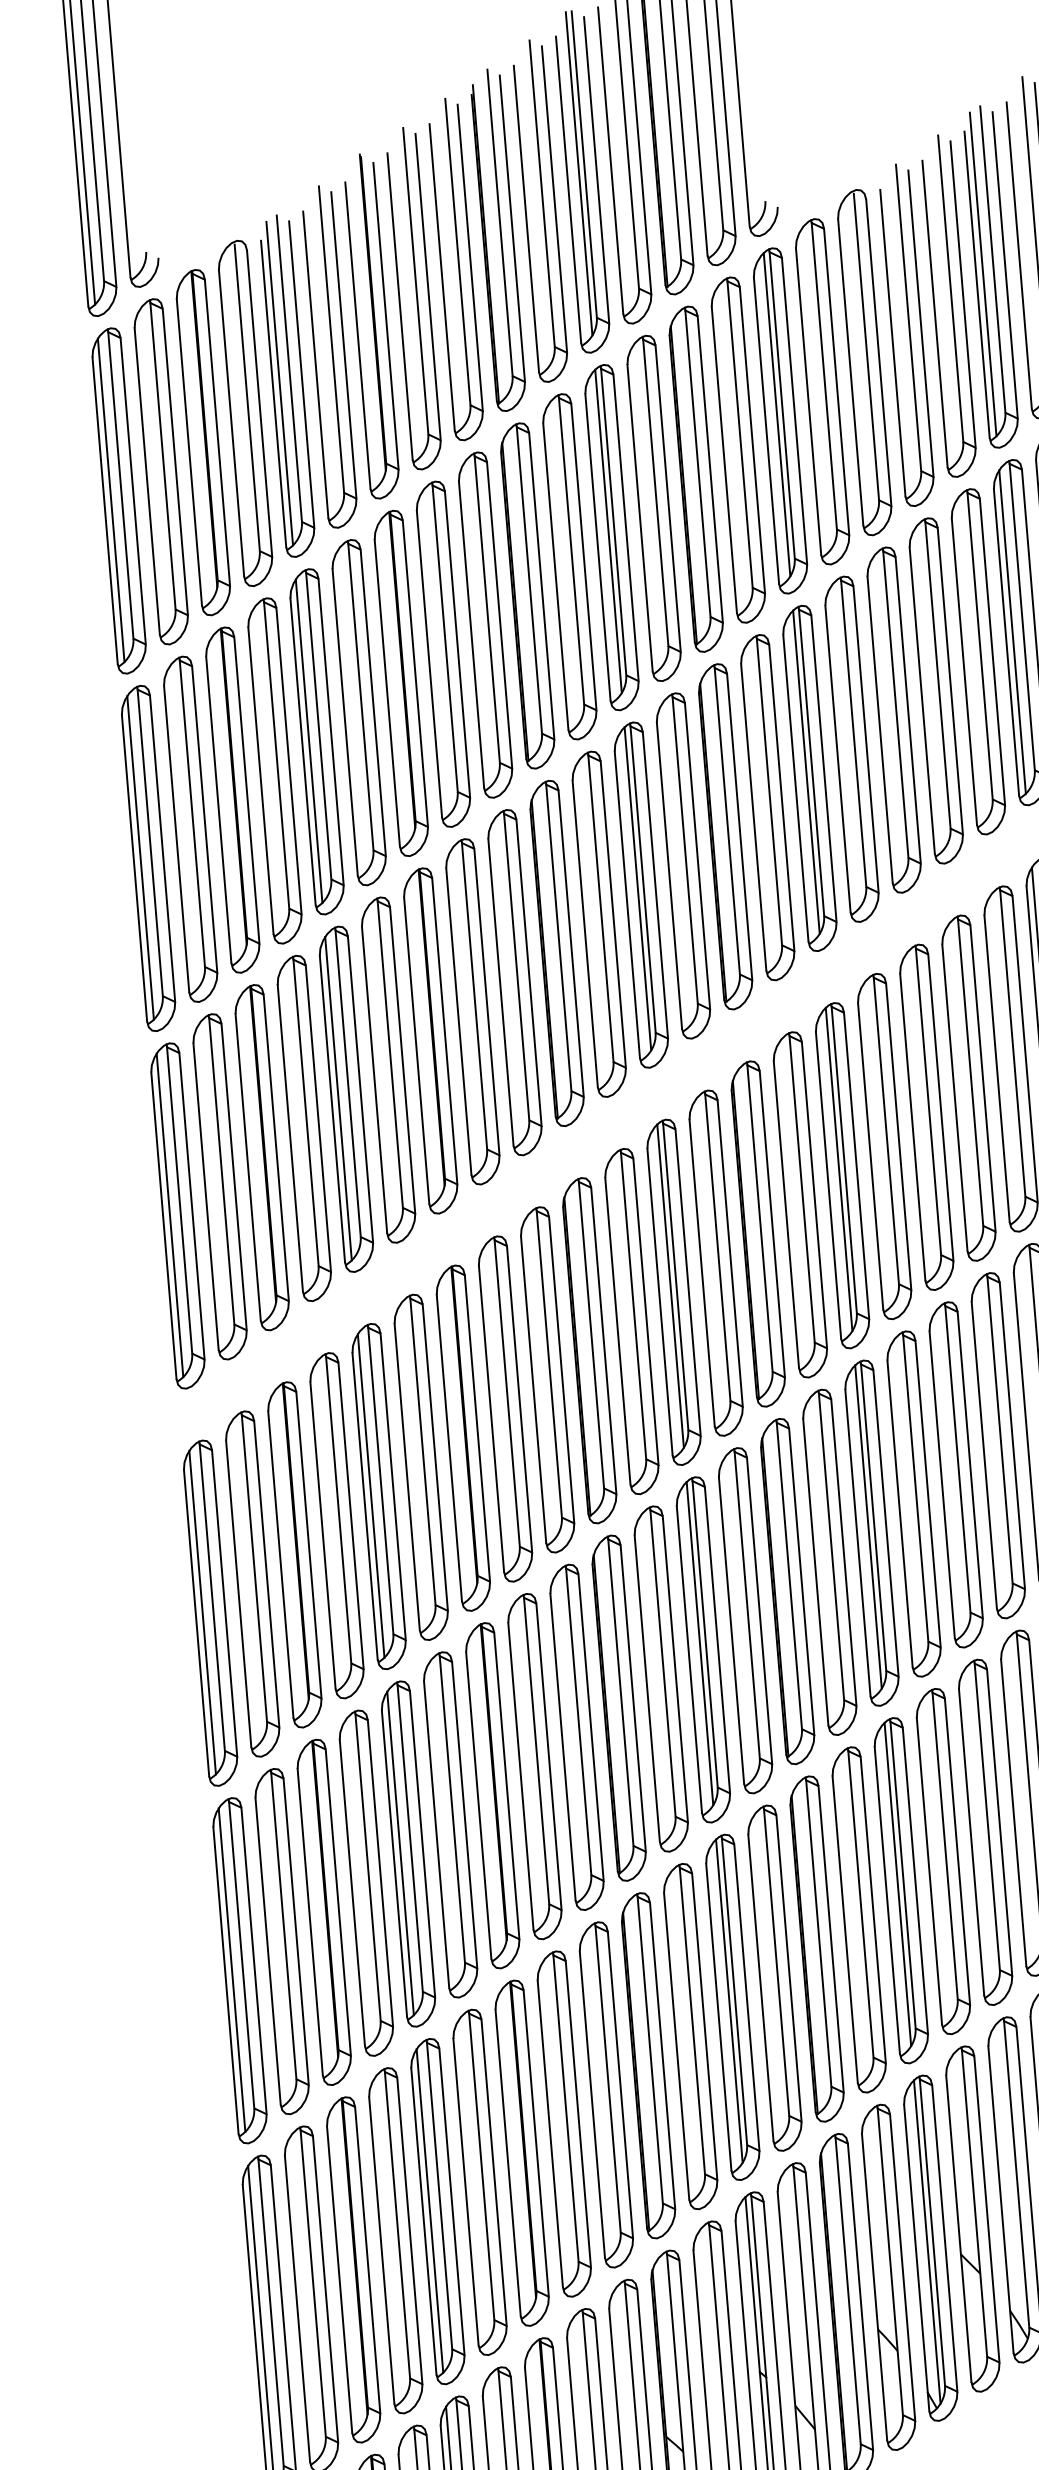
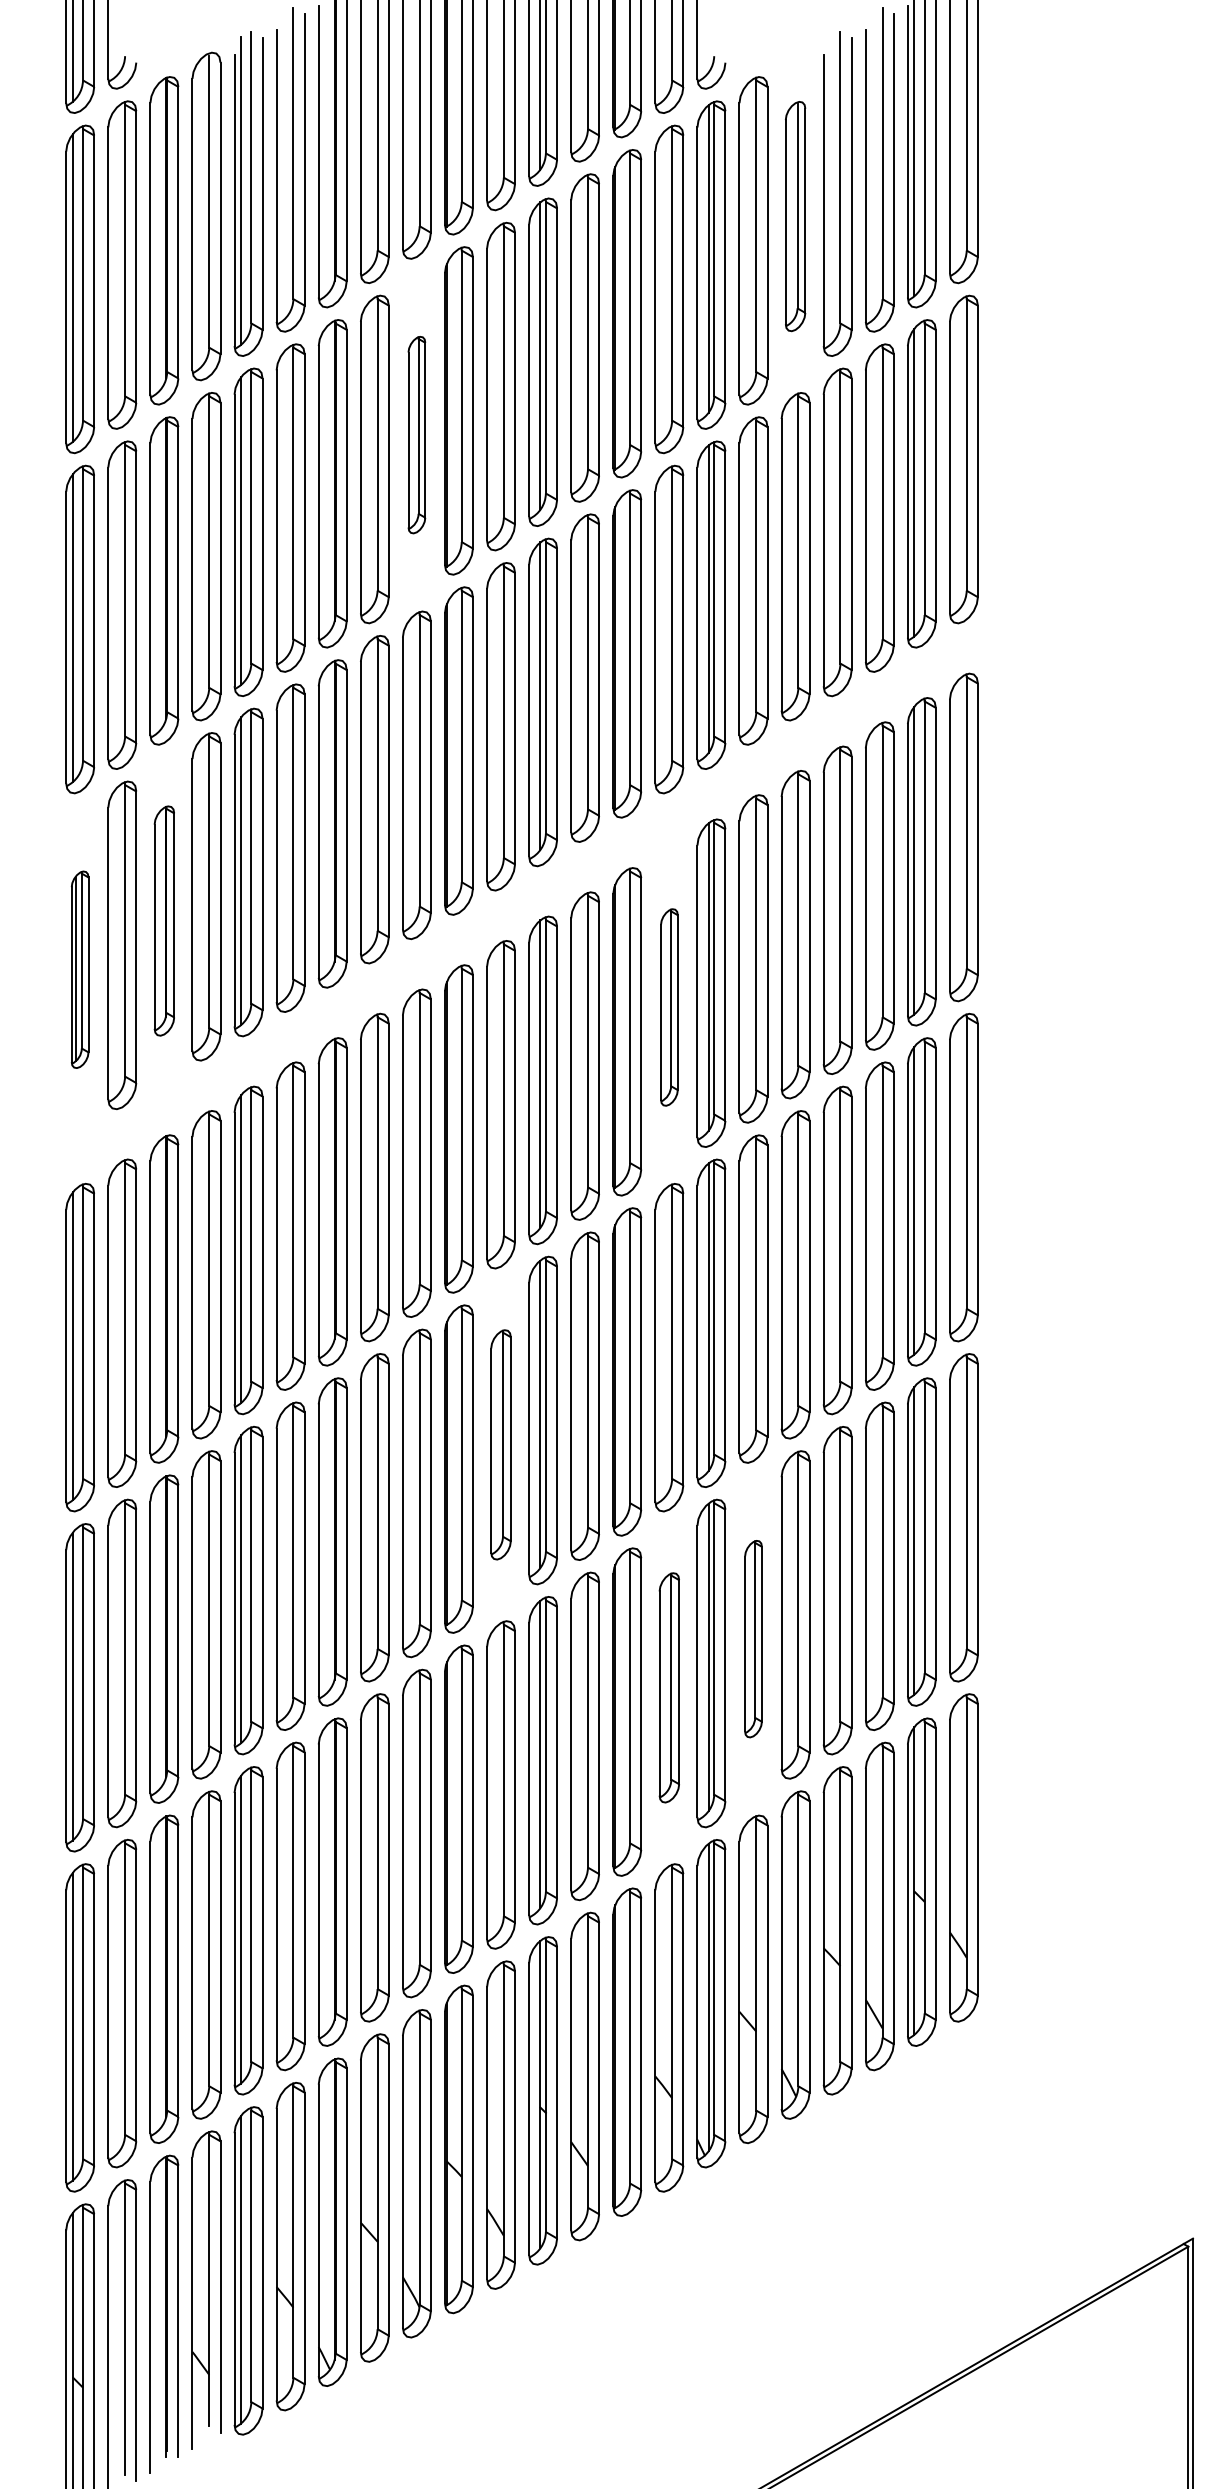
part: (864, 362) -> (795, 216), size x0.7
part: (485, 624) -> (416, 434), size x0.6
part: (262, 1157) -> (164, 920), size x0.7
part: (800, 1204) -> (669, 1007), size x0.6
part: (177, 1215) -> (79, 969), size x0.6
part: (660, 1678) -> (500, 1444), size x0.7
part: (943, 1860) -> (753, 1638), size x0.6
part: (859, 1919) -> (669, 1687), size x0.7

